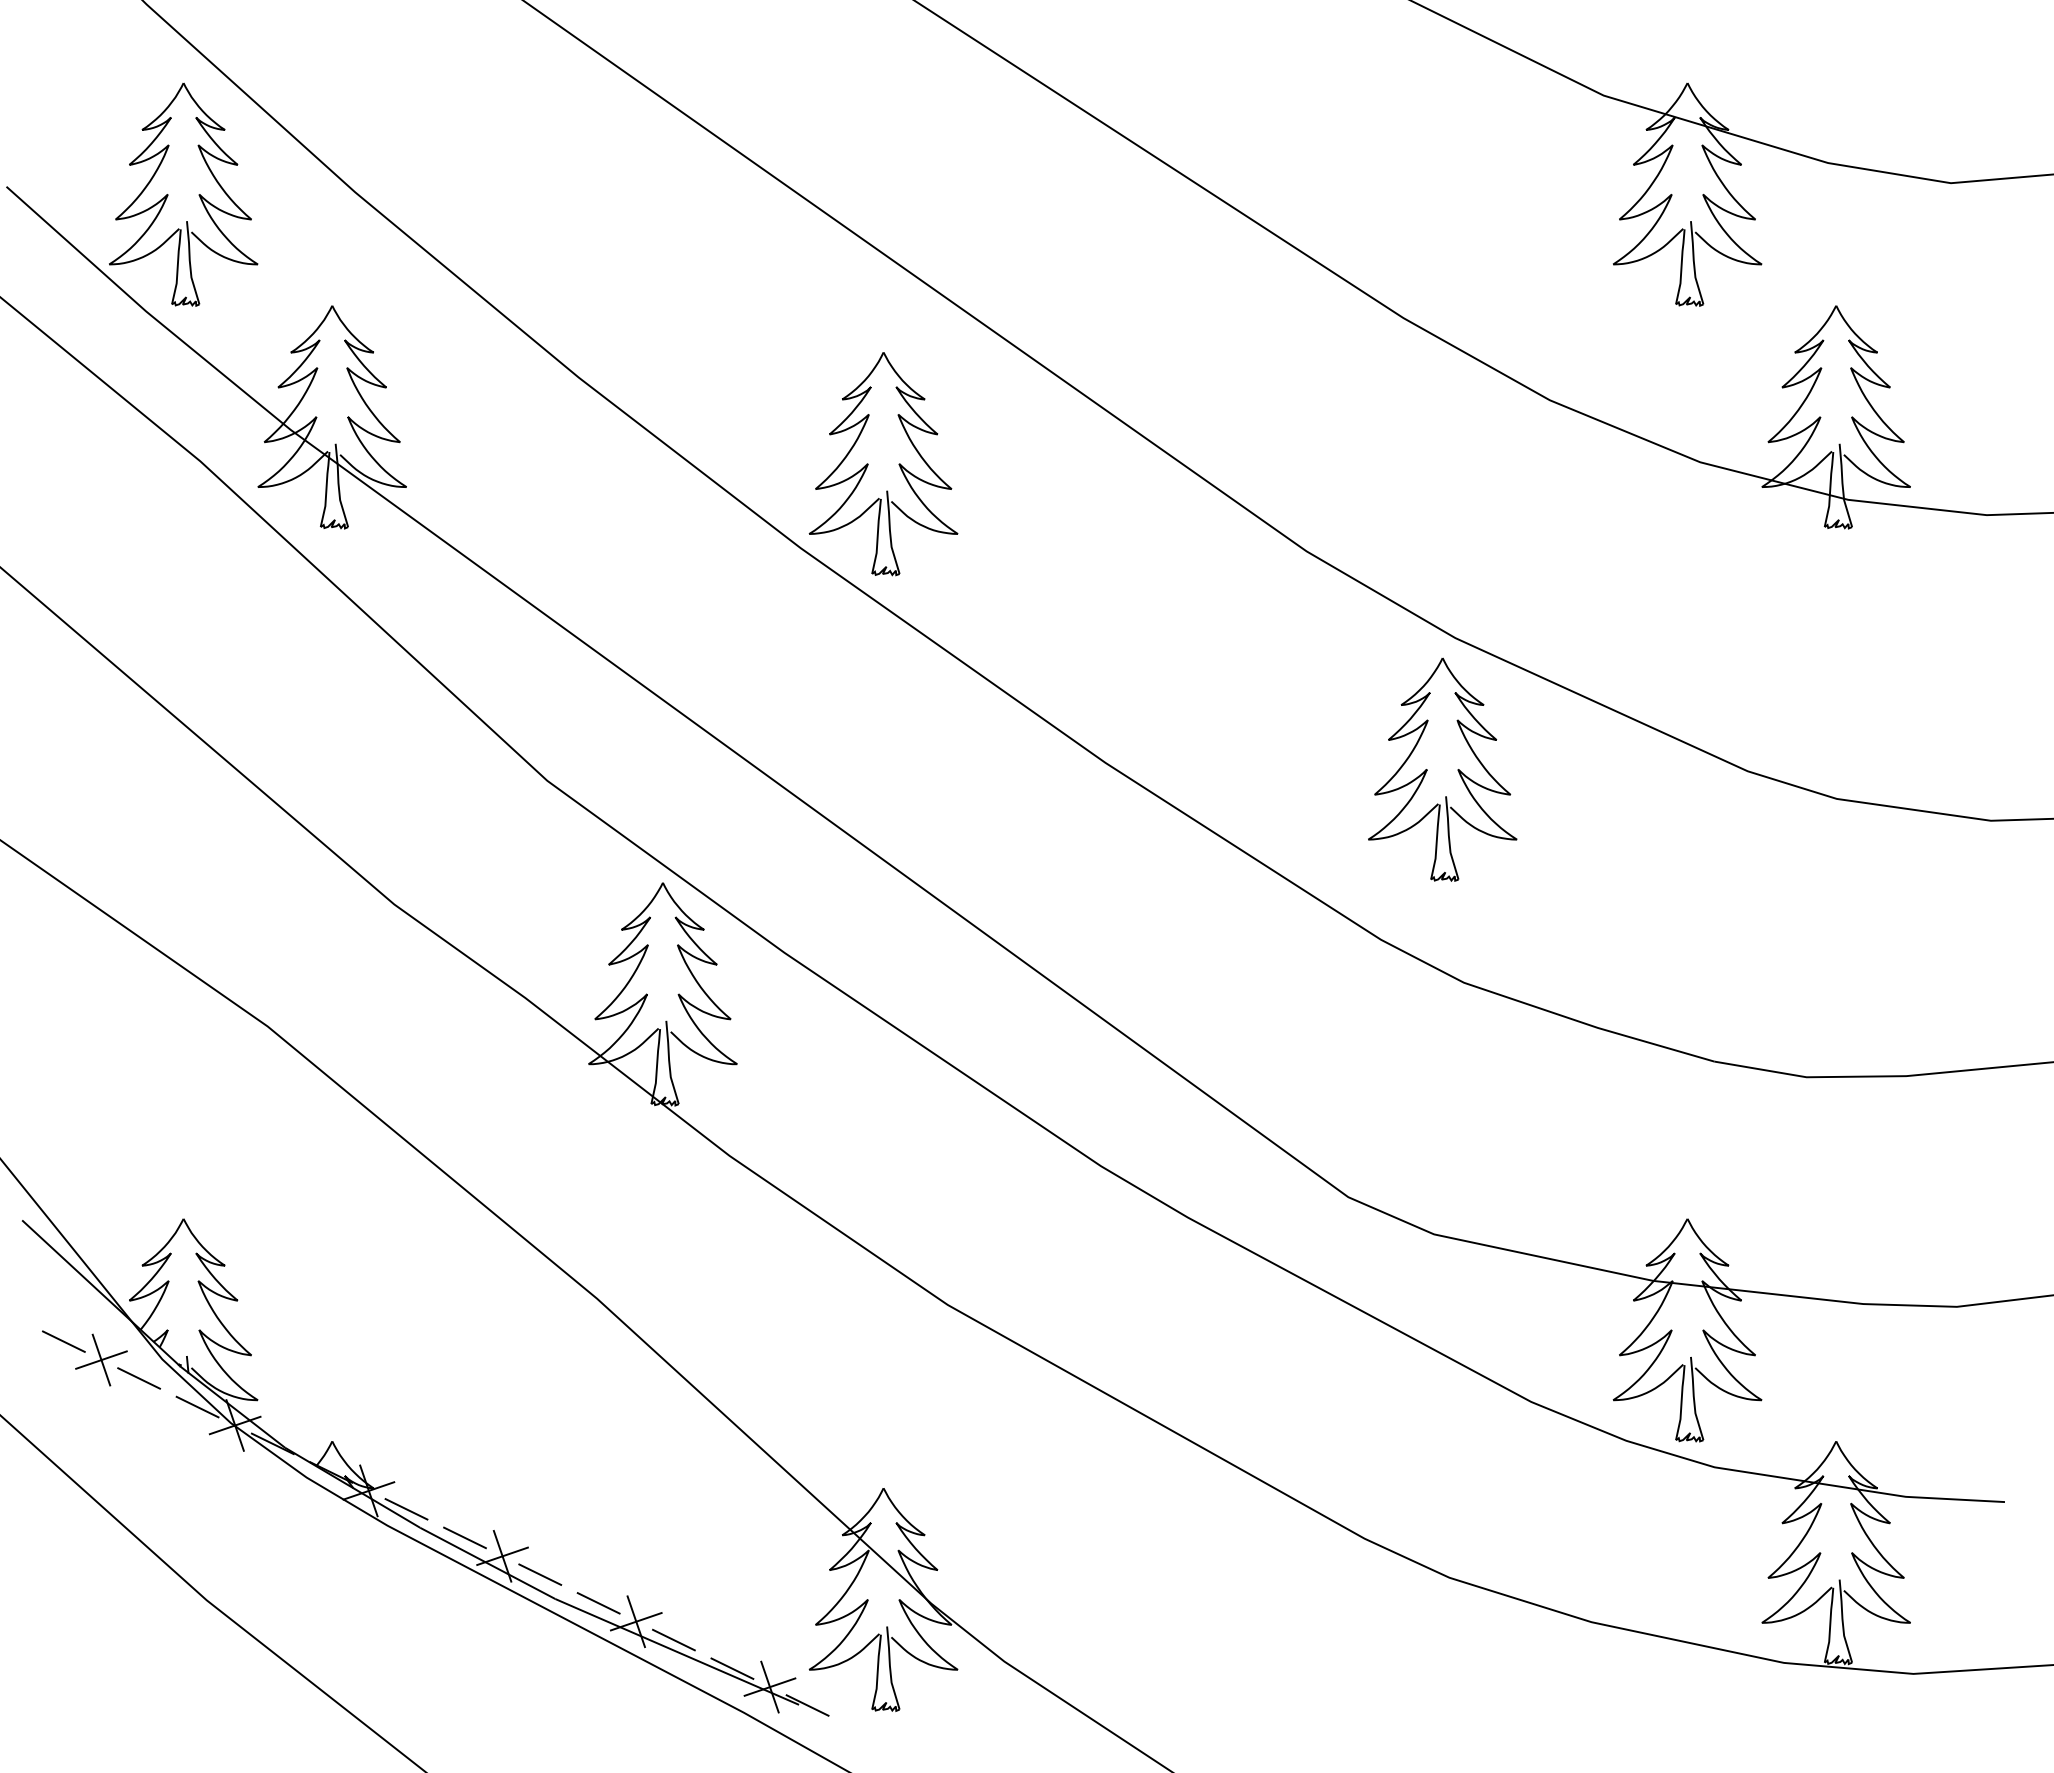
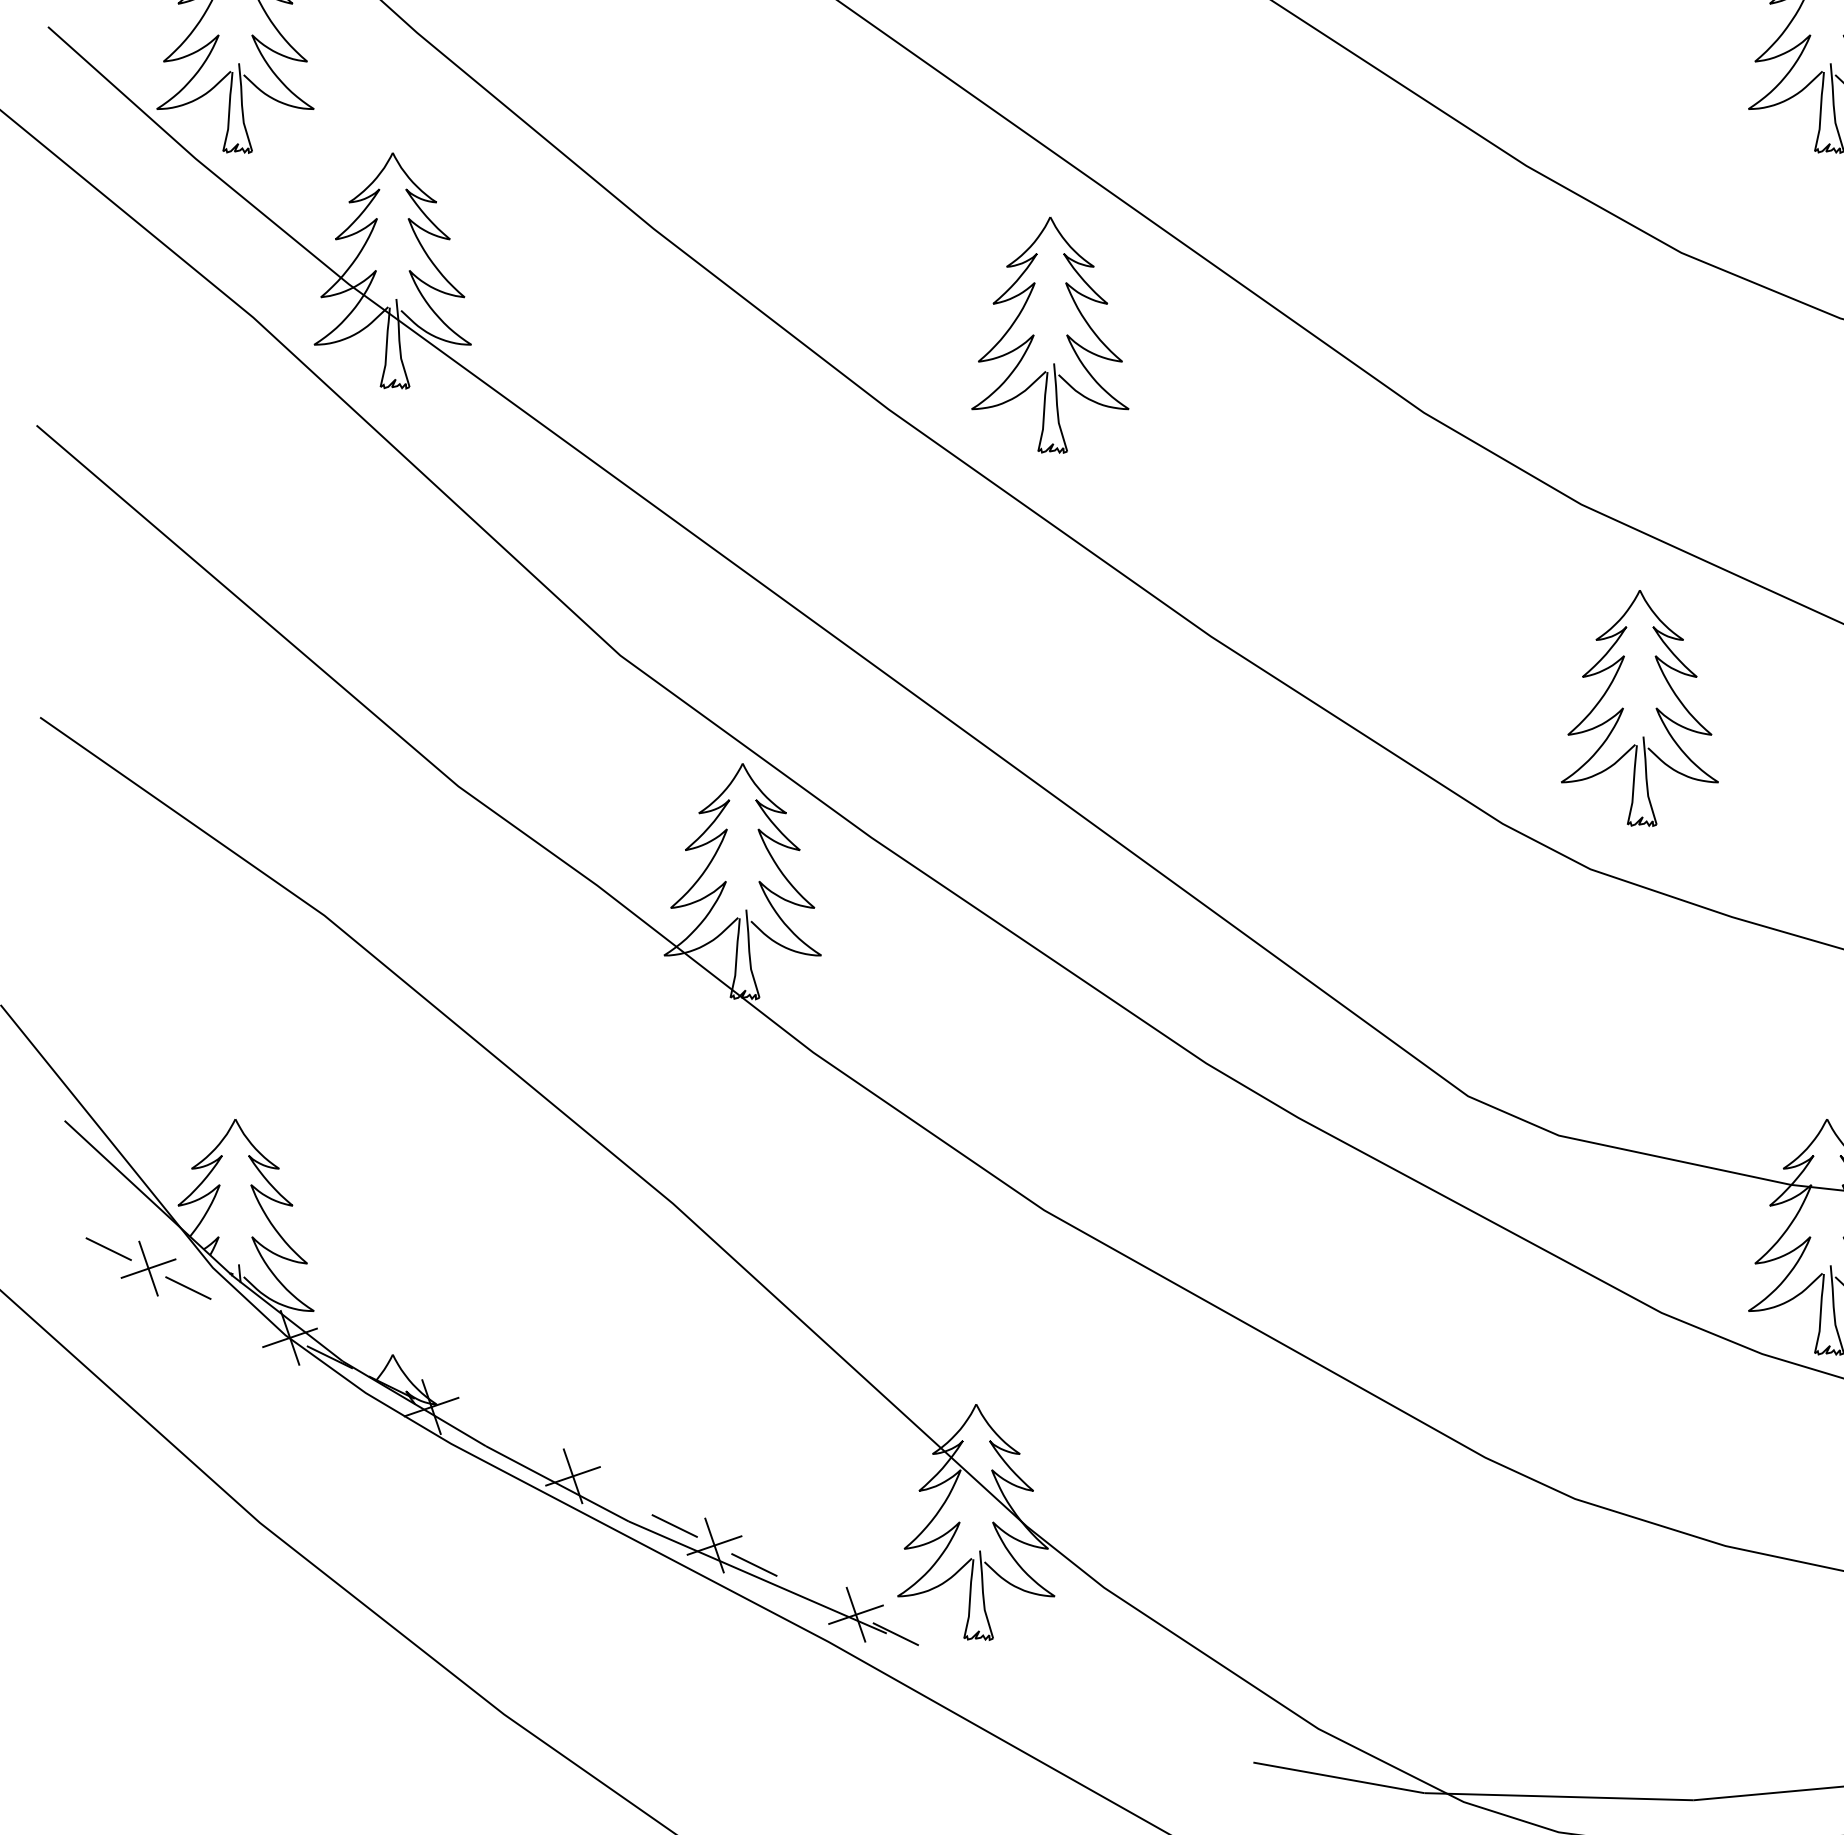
part: (868, 464) -> (1034, 335), moved
part: (1427, 769) -> (1623, 708), moved
line: (197, 1406) -> (250, 1317), removed
line: (406, 1509) -> (471, 1426), removed
line: (464, 1537) -> (532, 1456), removed
line: (540, 1574) -> (613, 1495), removed
line: (732, 1668) -> (816, 1595), removed

